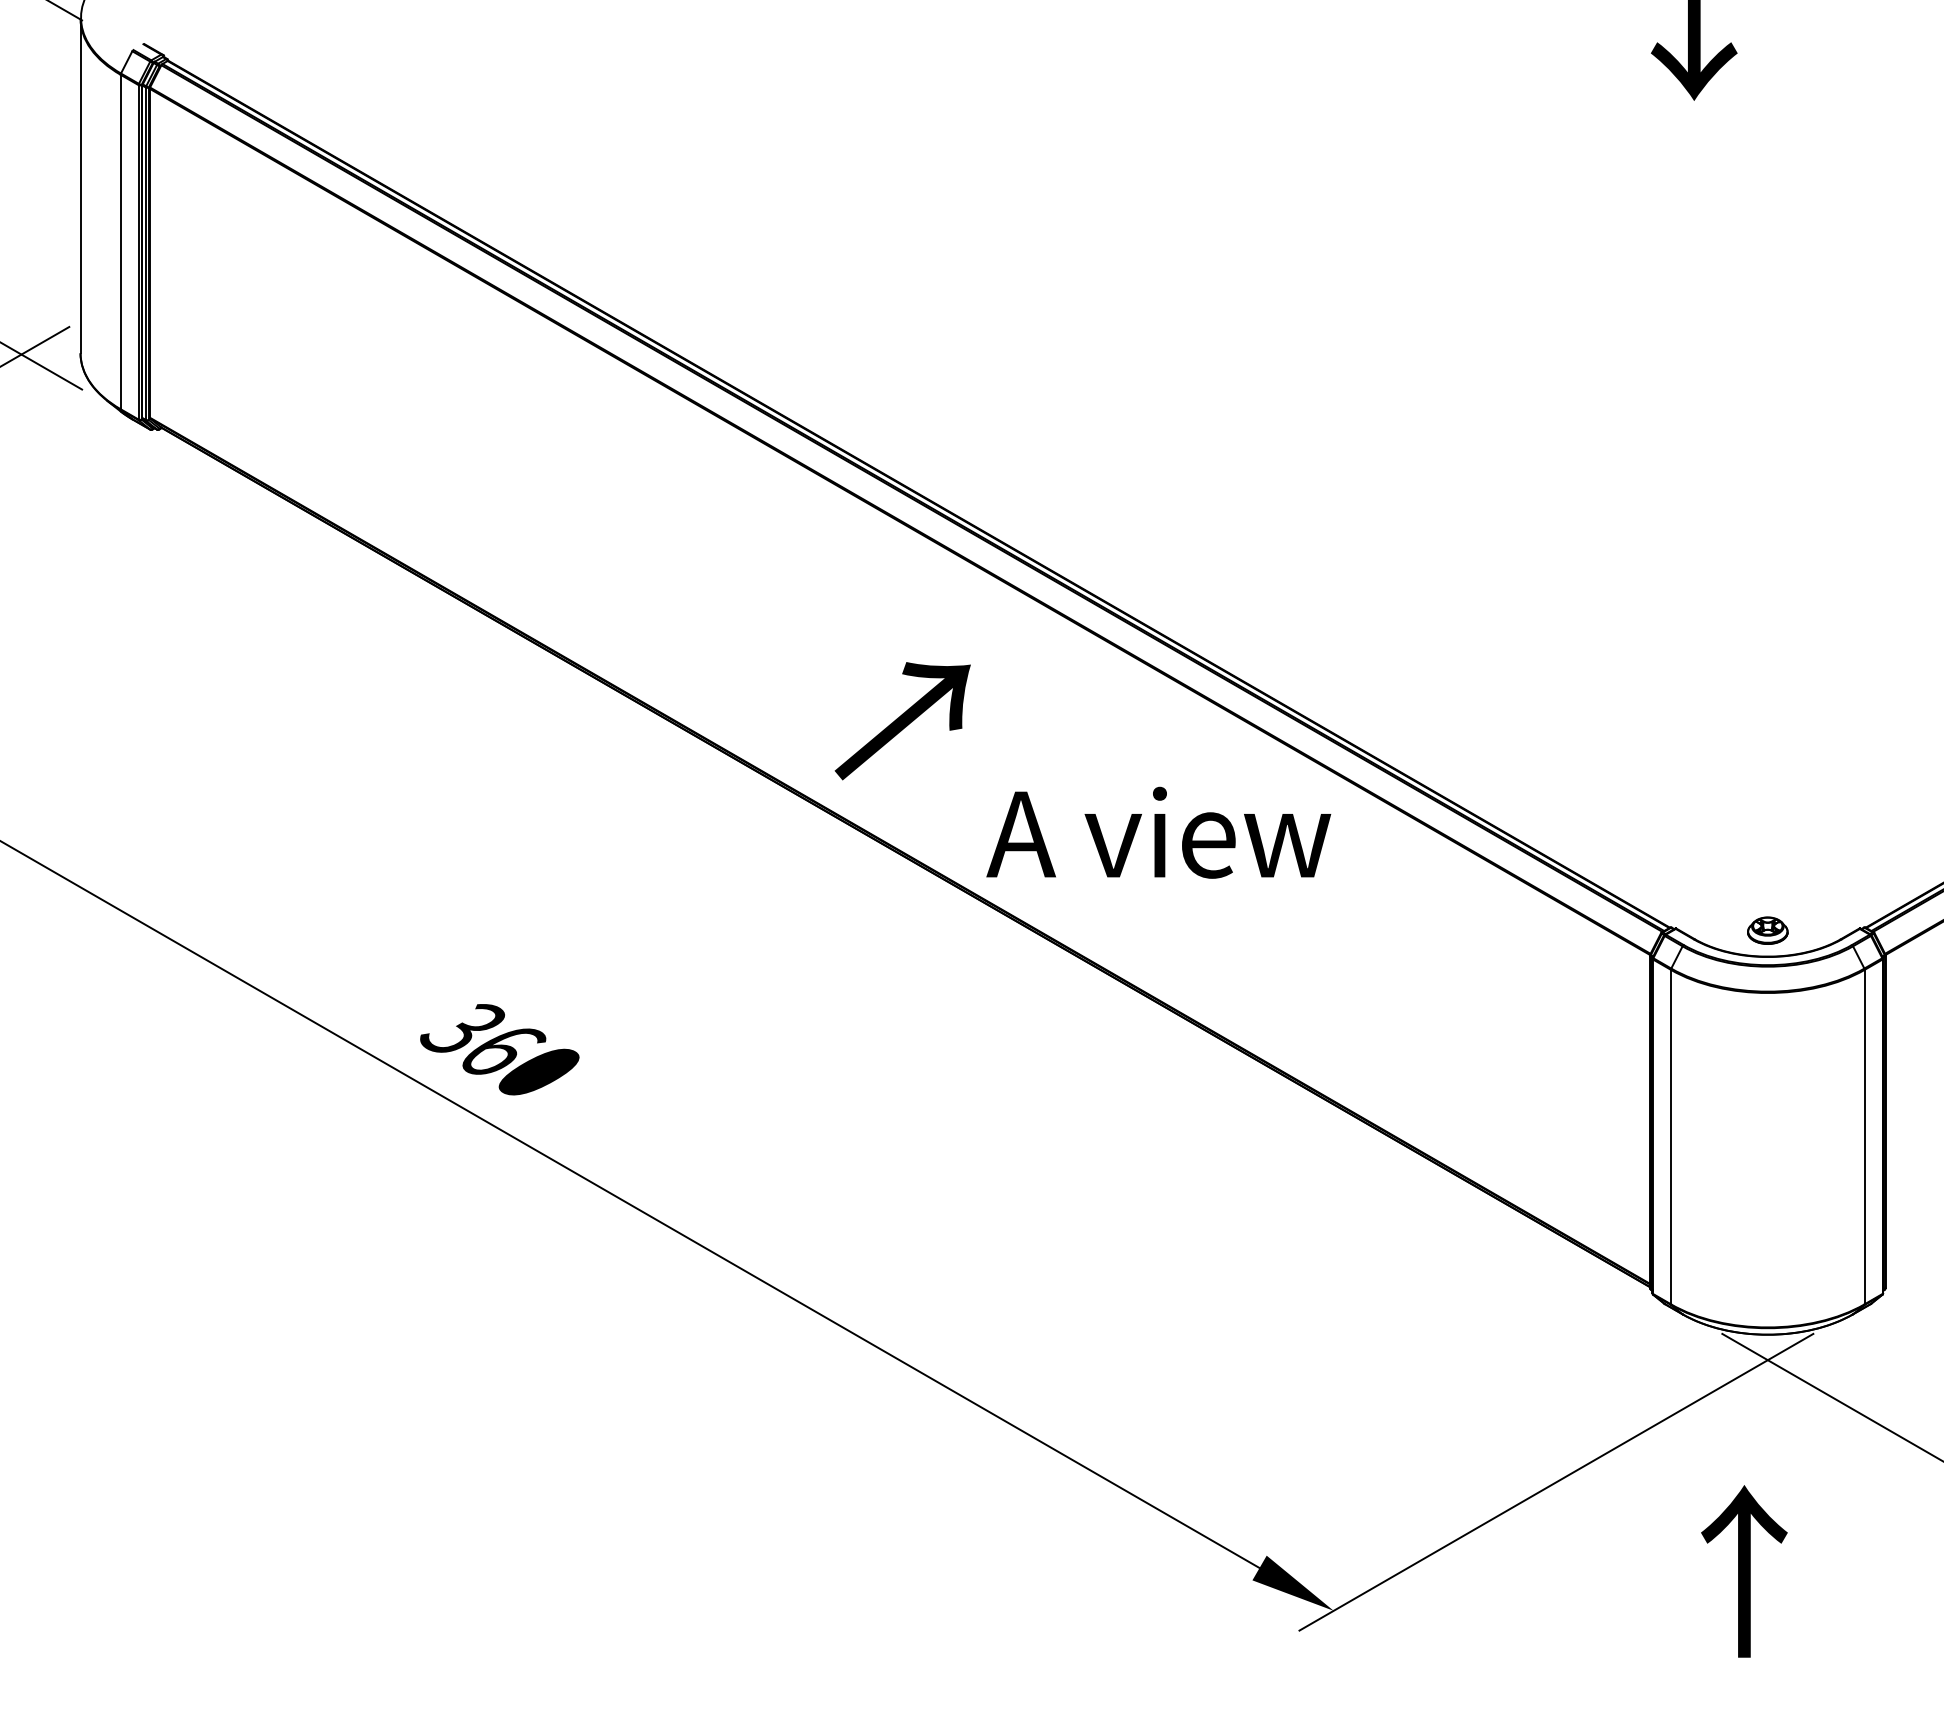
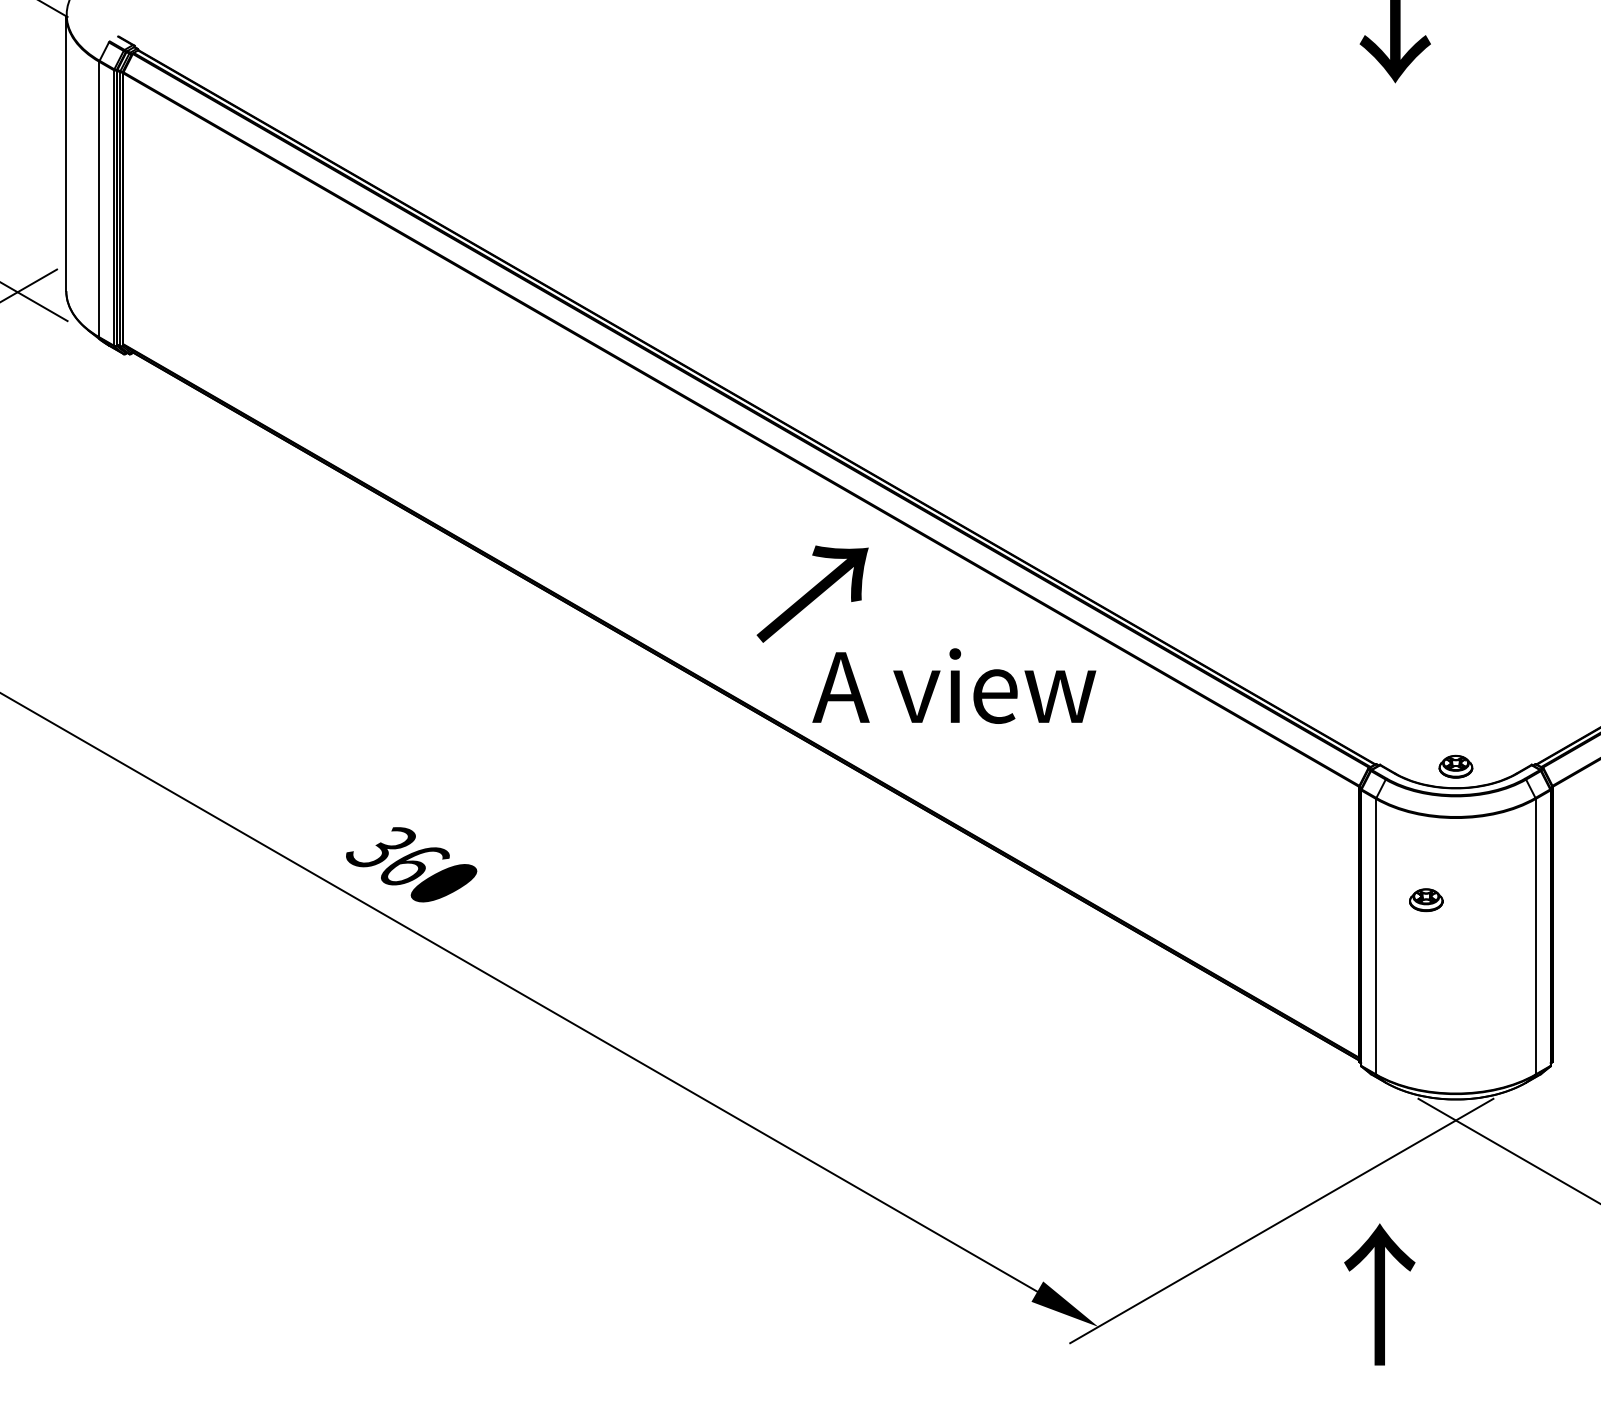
text: (902, 721) -> (812, 594), moved
part: (1731, 1092) -> (1426, 900), added
text: (1744, 1571) -> (1379, 1294), moved

